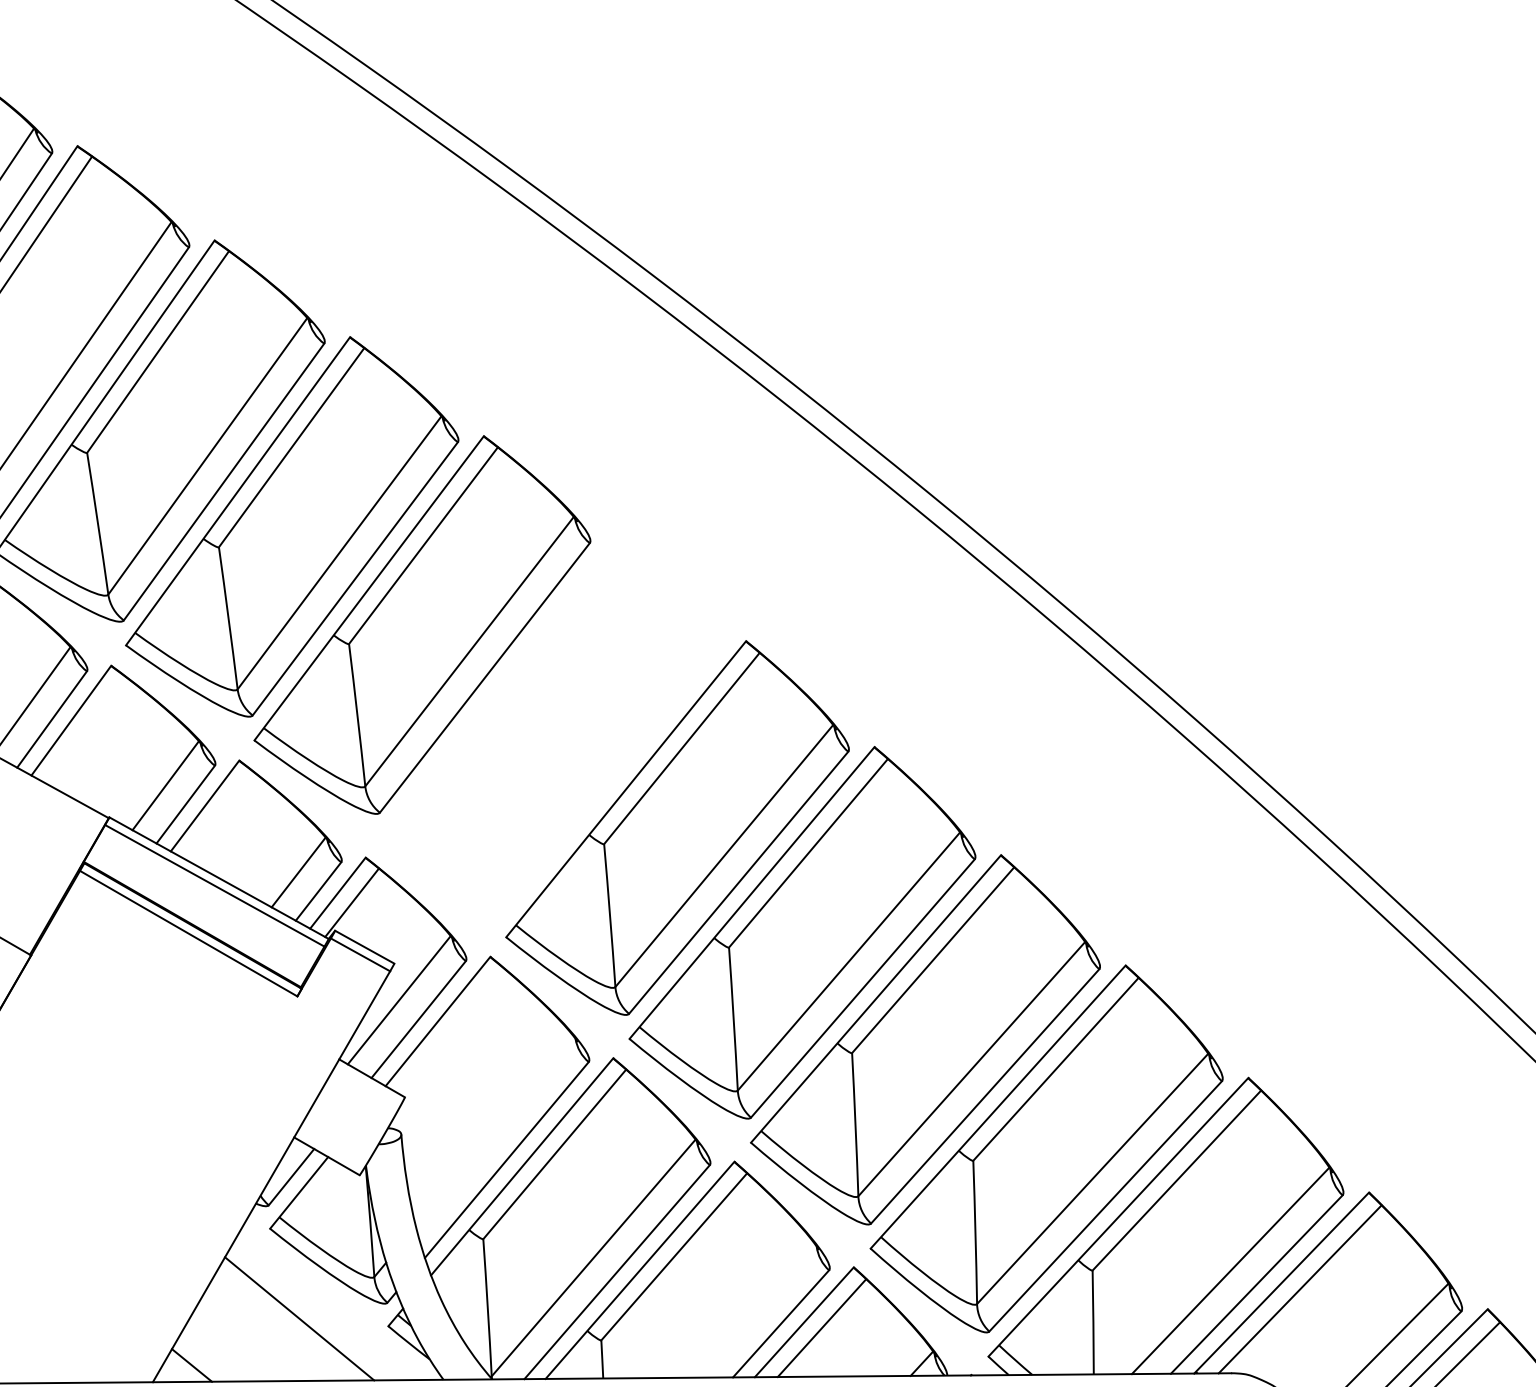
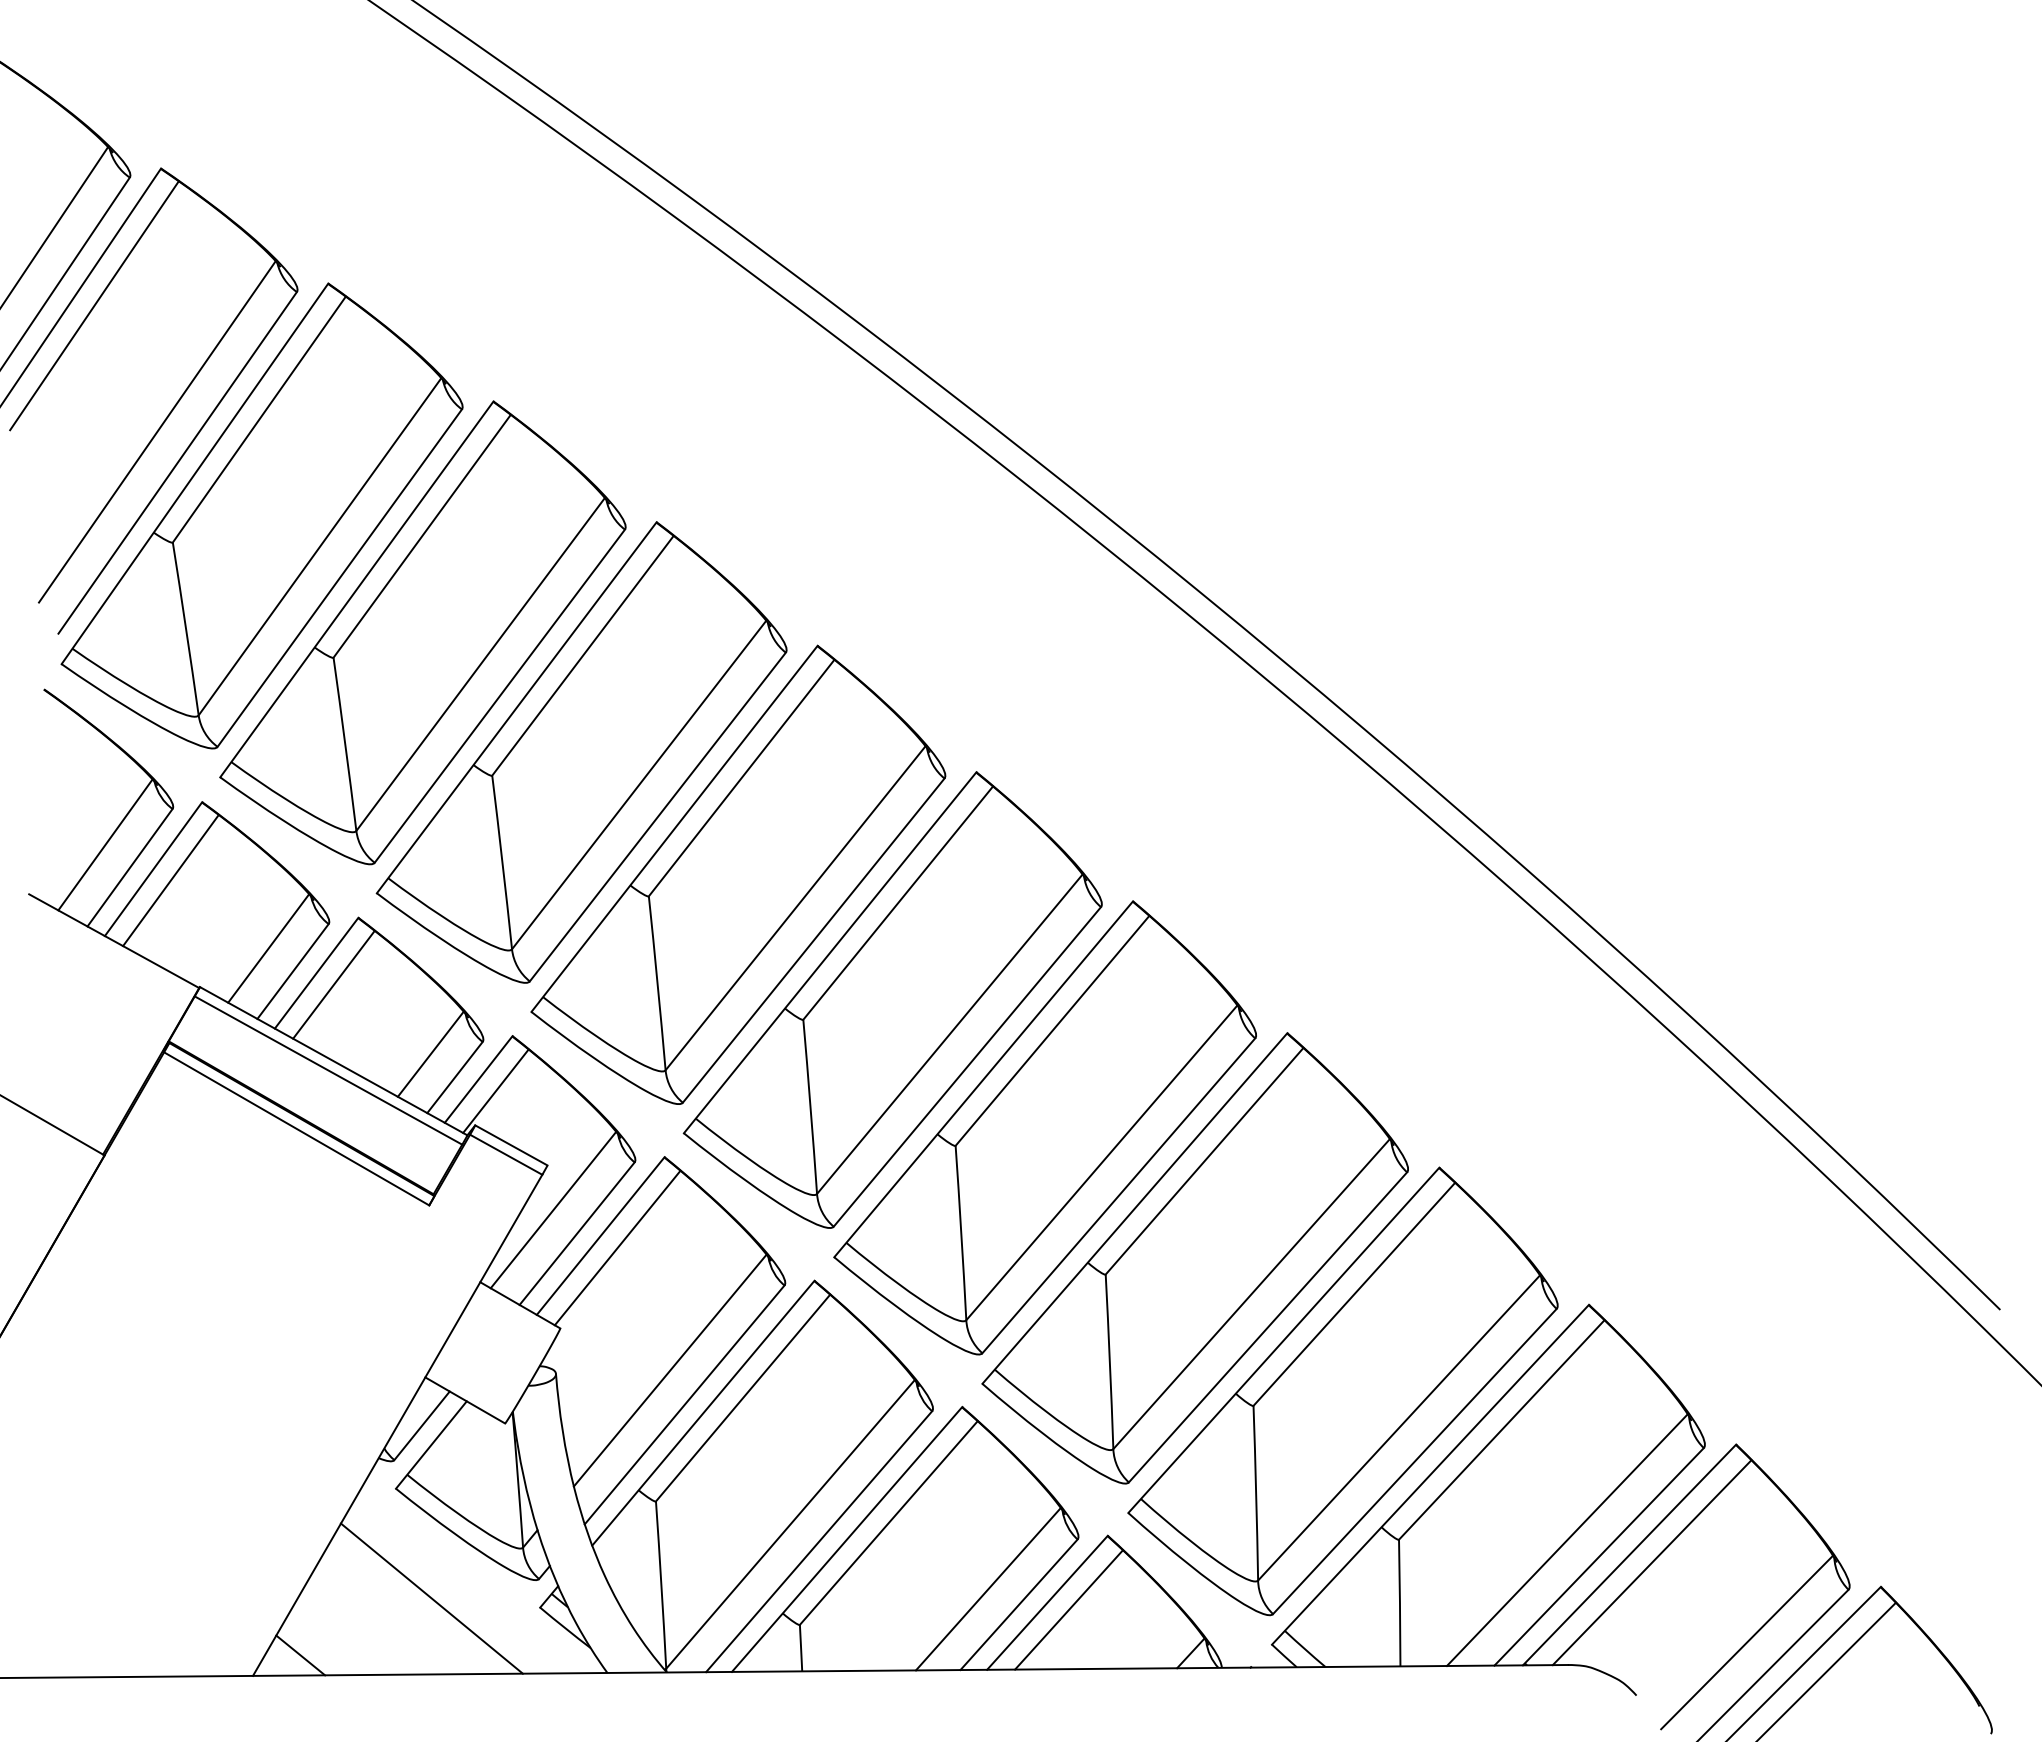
part: (551, 725) -> (738, 874), added
line: (85, 729) -> (170, 880), added
line: (218, 815) -> (333, 984), added
line: (451, 1030) -> (617, 1247), added
line: (494, 1131) -> (669, 1370), added
line: (755, 1311) -> (987, 1589), added

